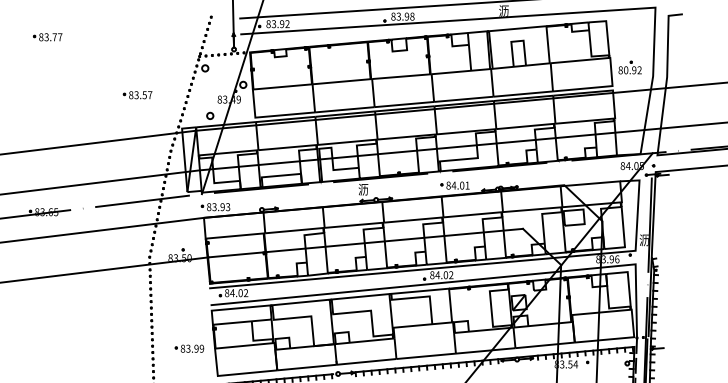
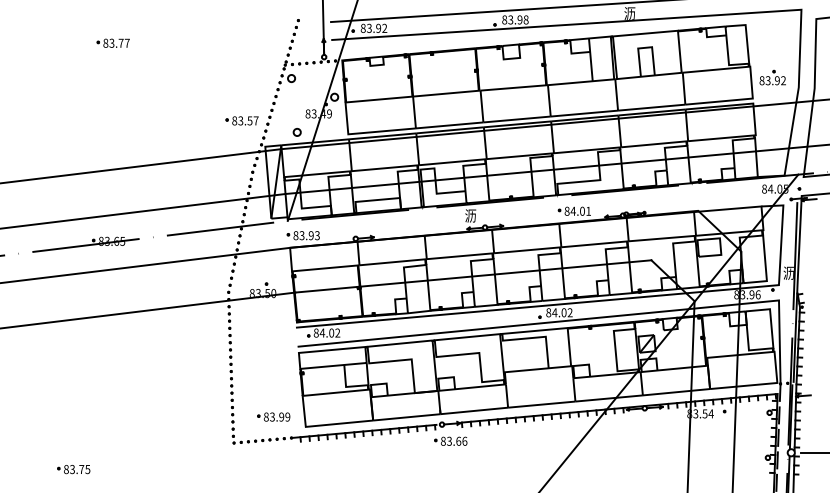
text: (625, 70) -> (767, 80), 80.92 -> 83.92
part: (137, 94) -> (241, 120), moved
part: (189, 348) -> (273, 416), moved

